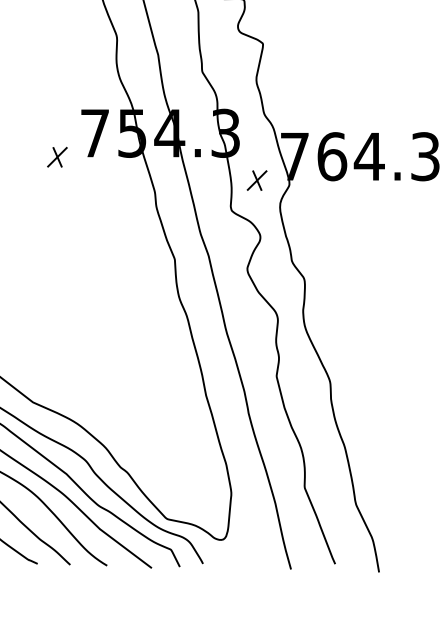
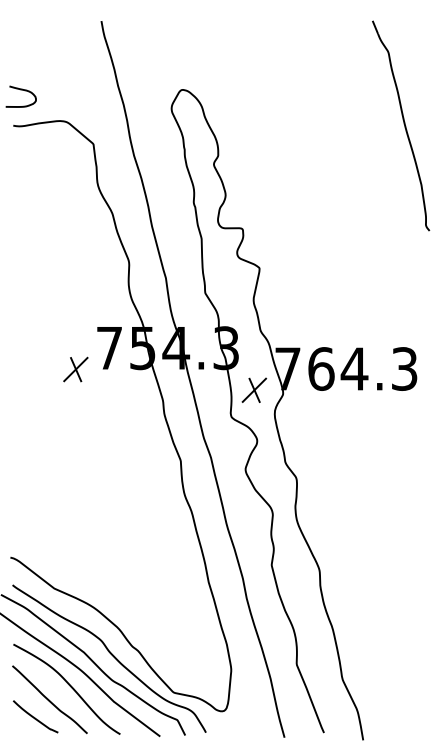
part: (56, 157) -> (75, 369), size x1.4
part: (256, 180) -> (253, 390), size x1.4

